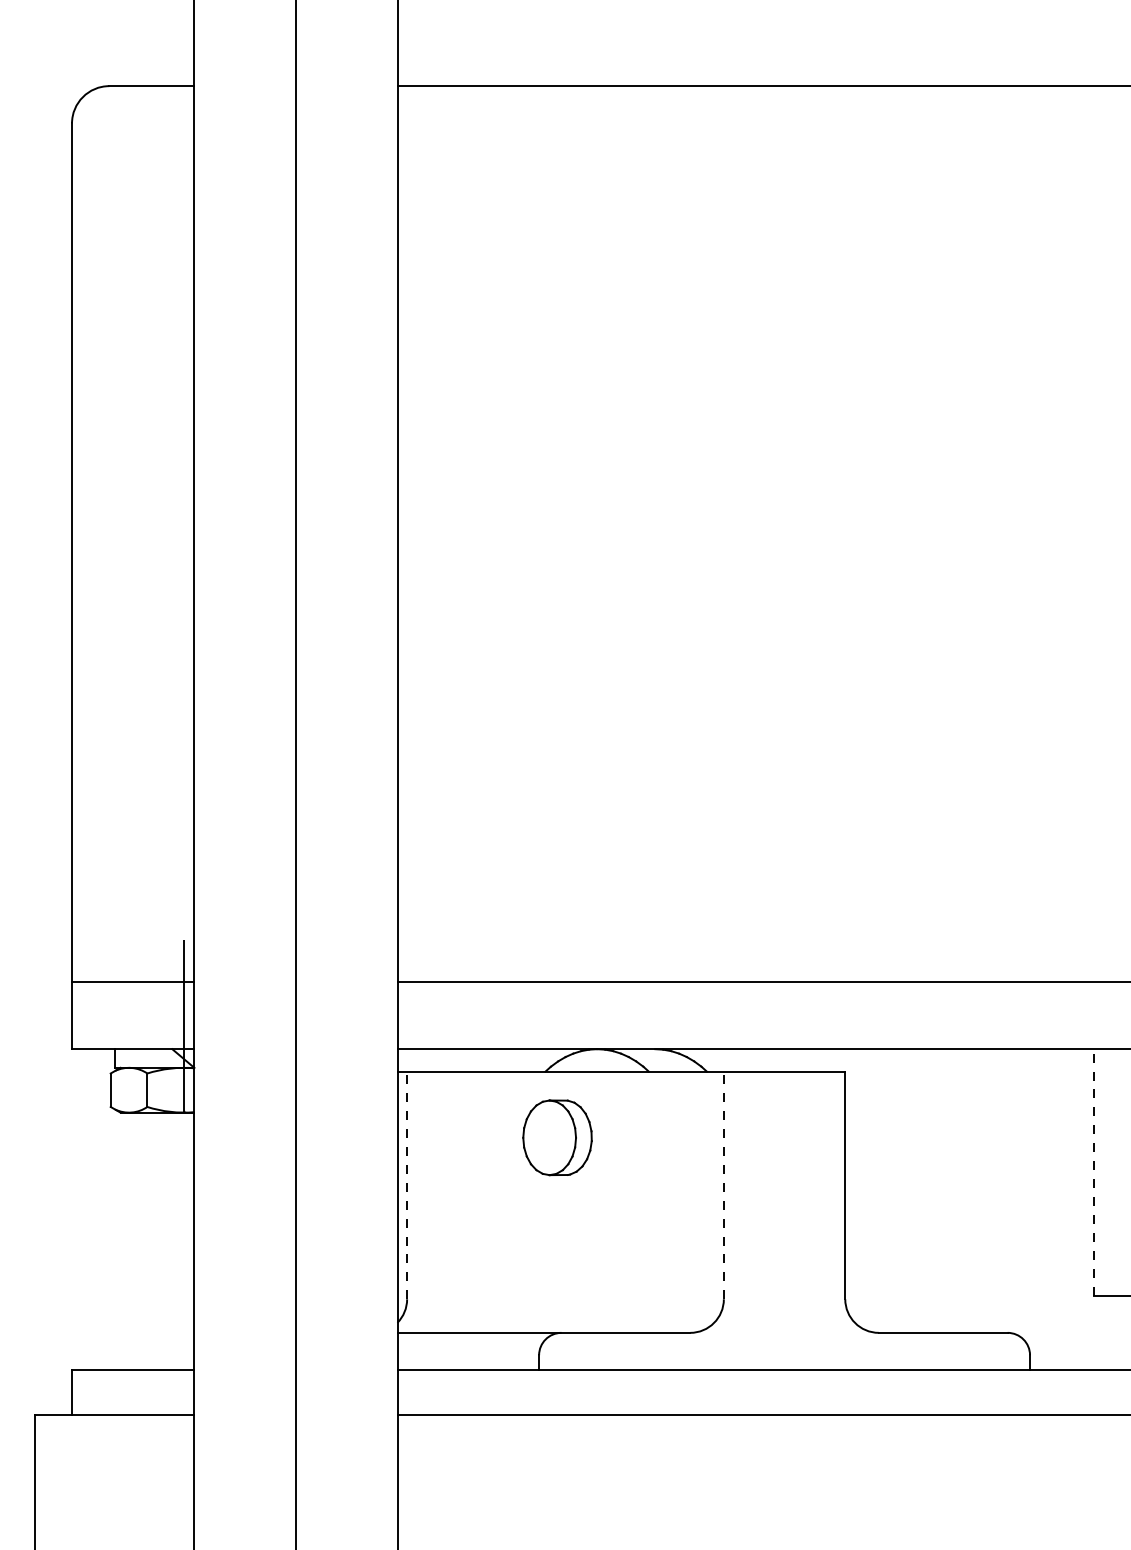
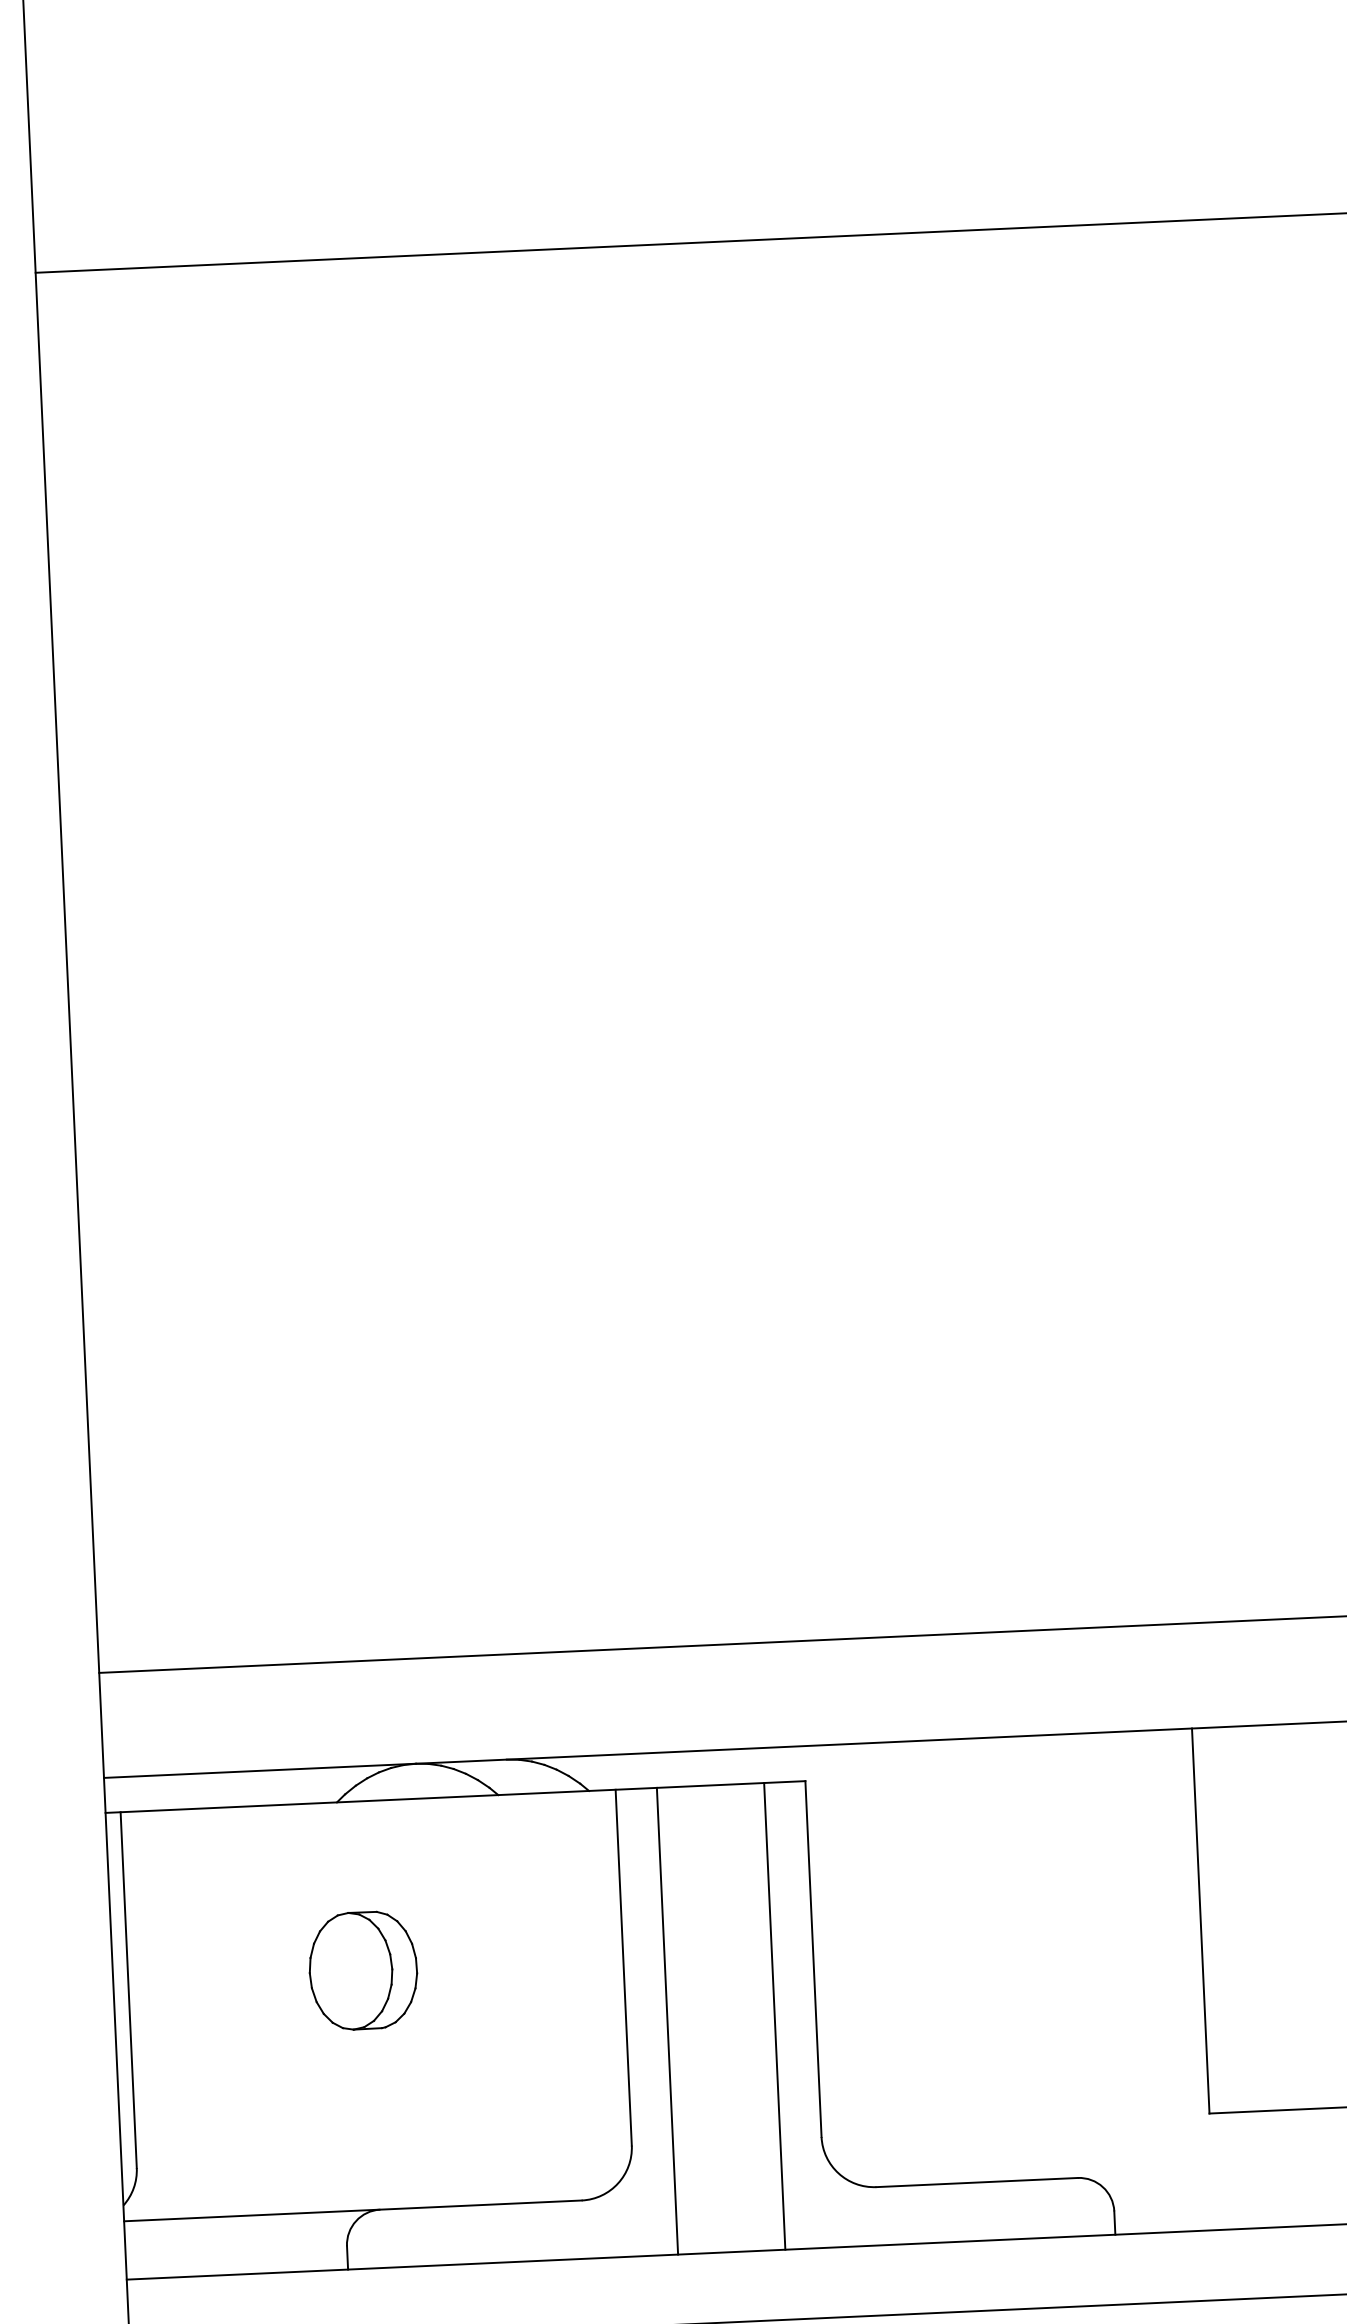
part: (557, 1137) -> (363, 1970), moved
line: (1093, 1171) -> (1200, 1919), dashed -> solid
line: (407, 1185) -> (129, 1990), dashed -> solid
line: (723, 1185) -> (623, 1967), dashed -> solid
line: (750, 1220) -> (667, 2020), added
line: (818, 1220) -> (774, 2015), added

